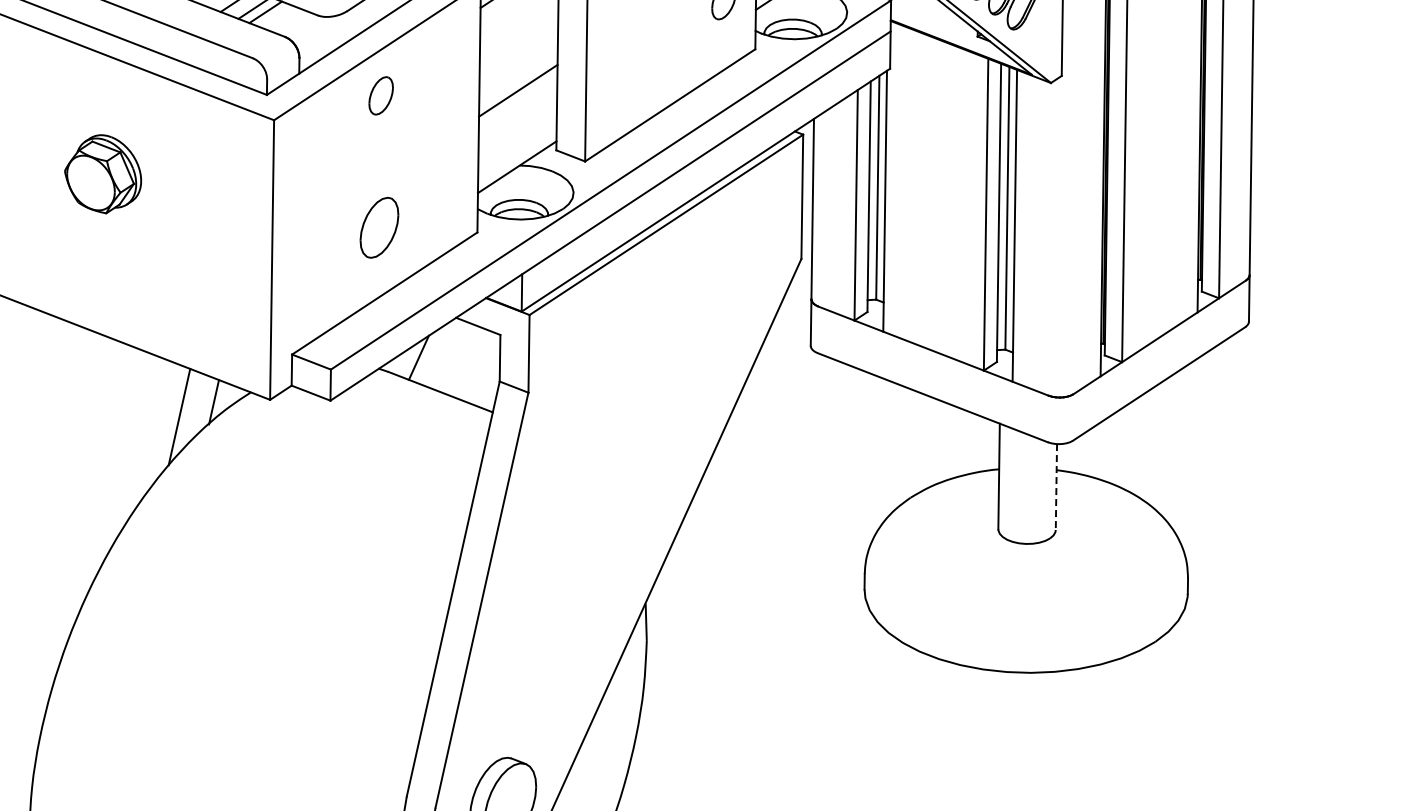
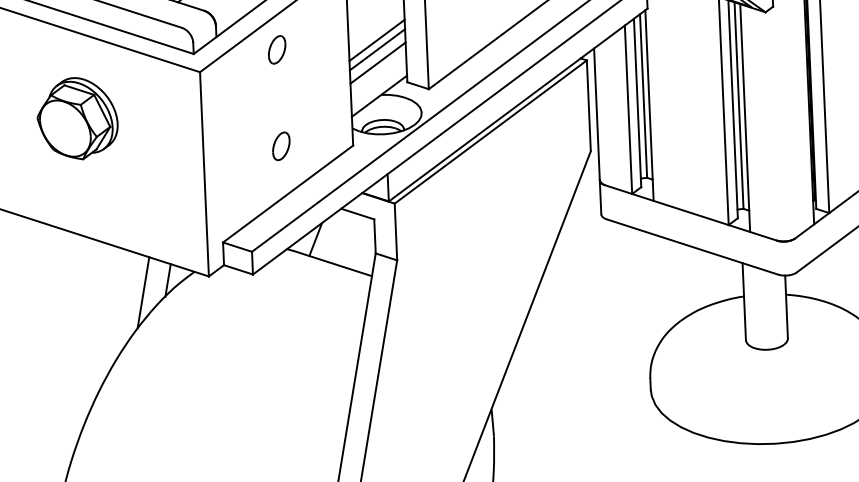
line: (517, 103) -> (377, 49), added
line: (517, 121) -> (377, 62), added
part: (102, 174) -> (77, 119), size x1.43
part: (378, 227) -> (280, 146), size x0.62
line: (1056, 487) -> (786, 307), dashed -> solid

